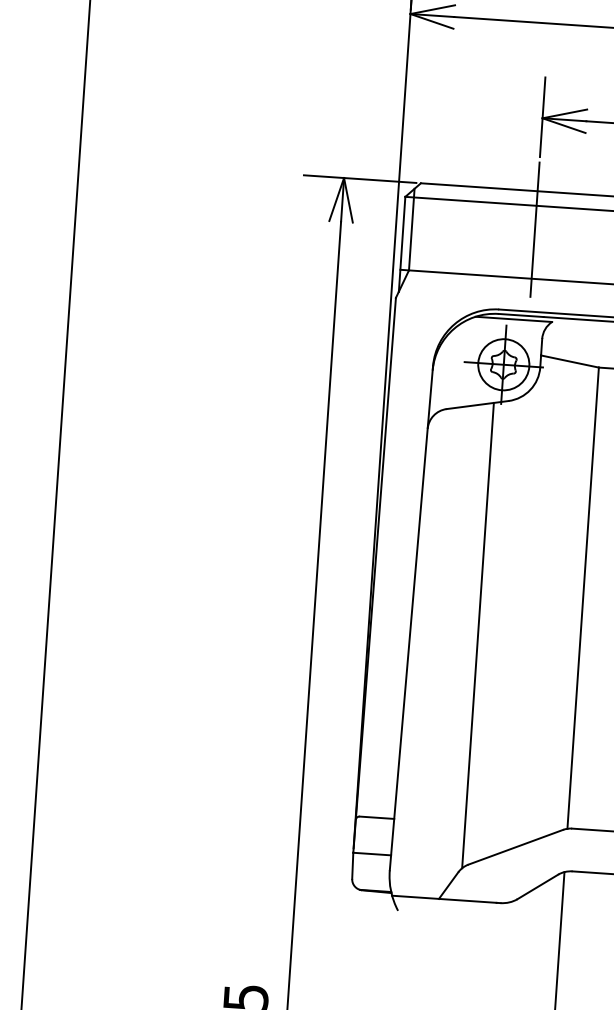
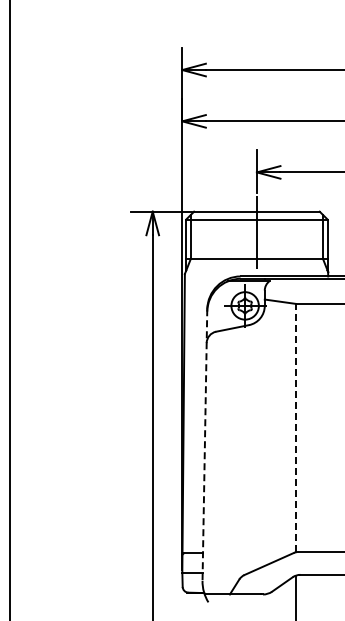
line: (583, 597) -> (296, 427), solid -> dashed
line: (410, 618) -> (204, 445), solid -> dashed
line: (478, 634) -> (241, 451), removed

